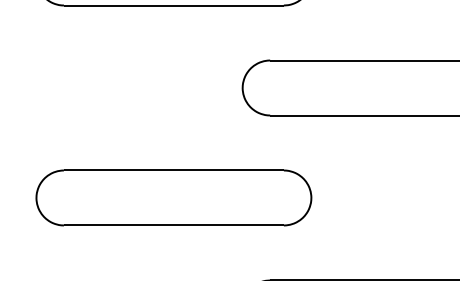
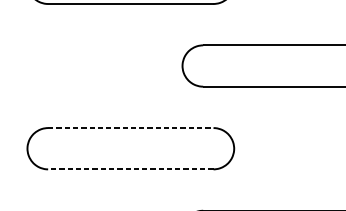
line: (173, 170) -> (130, 128), solid -> dashed
line: (173, 225) -> (130, 169), solid -> dashed

